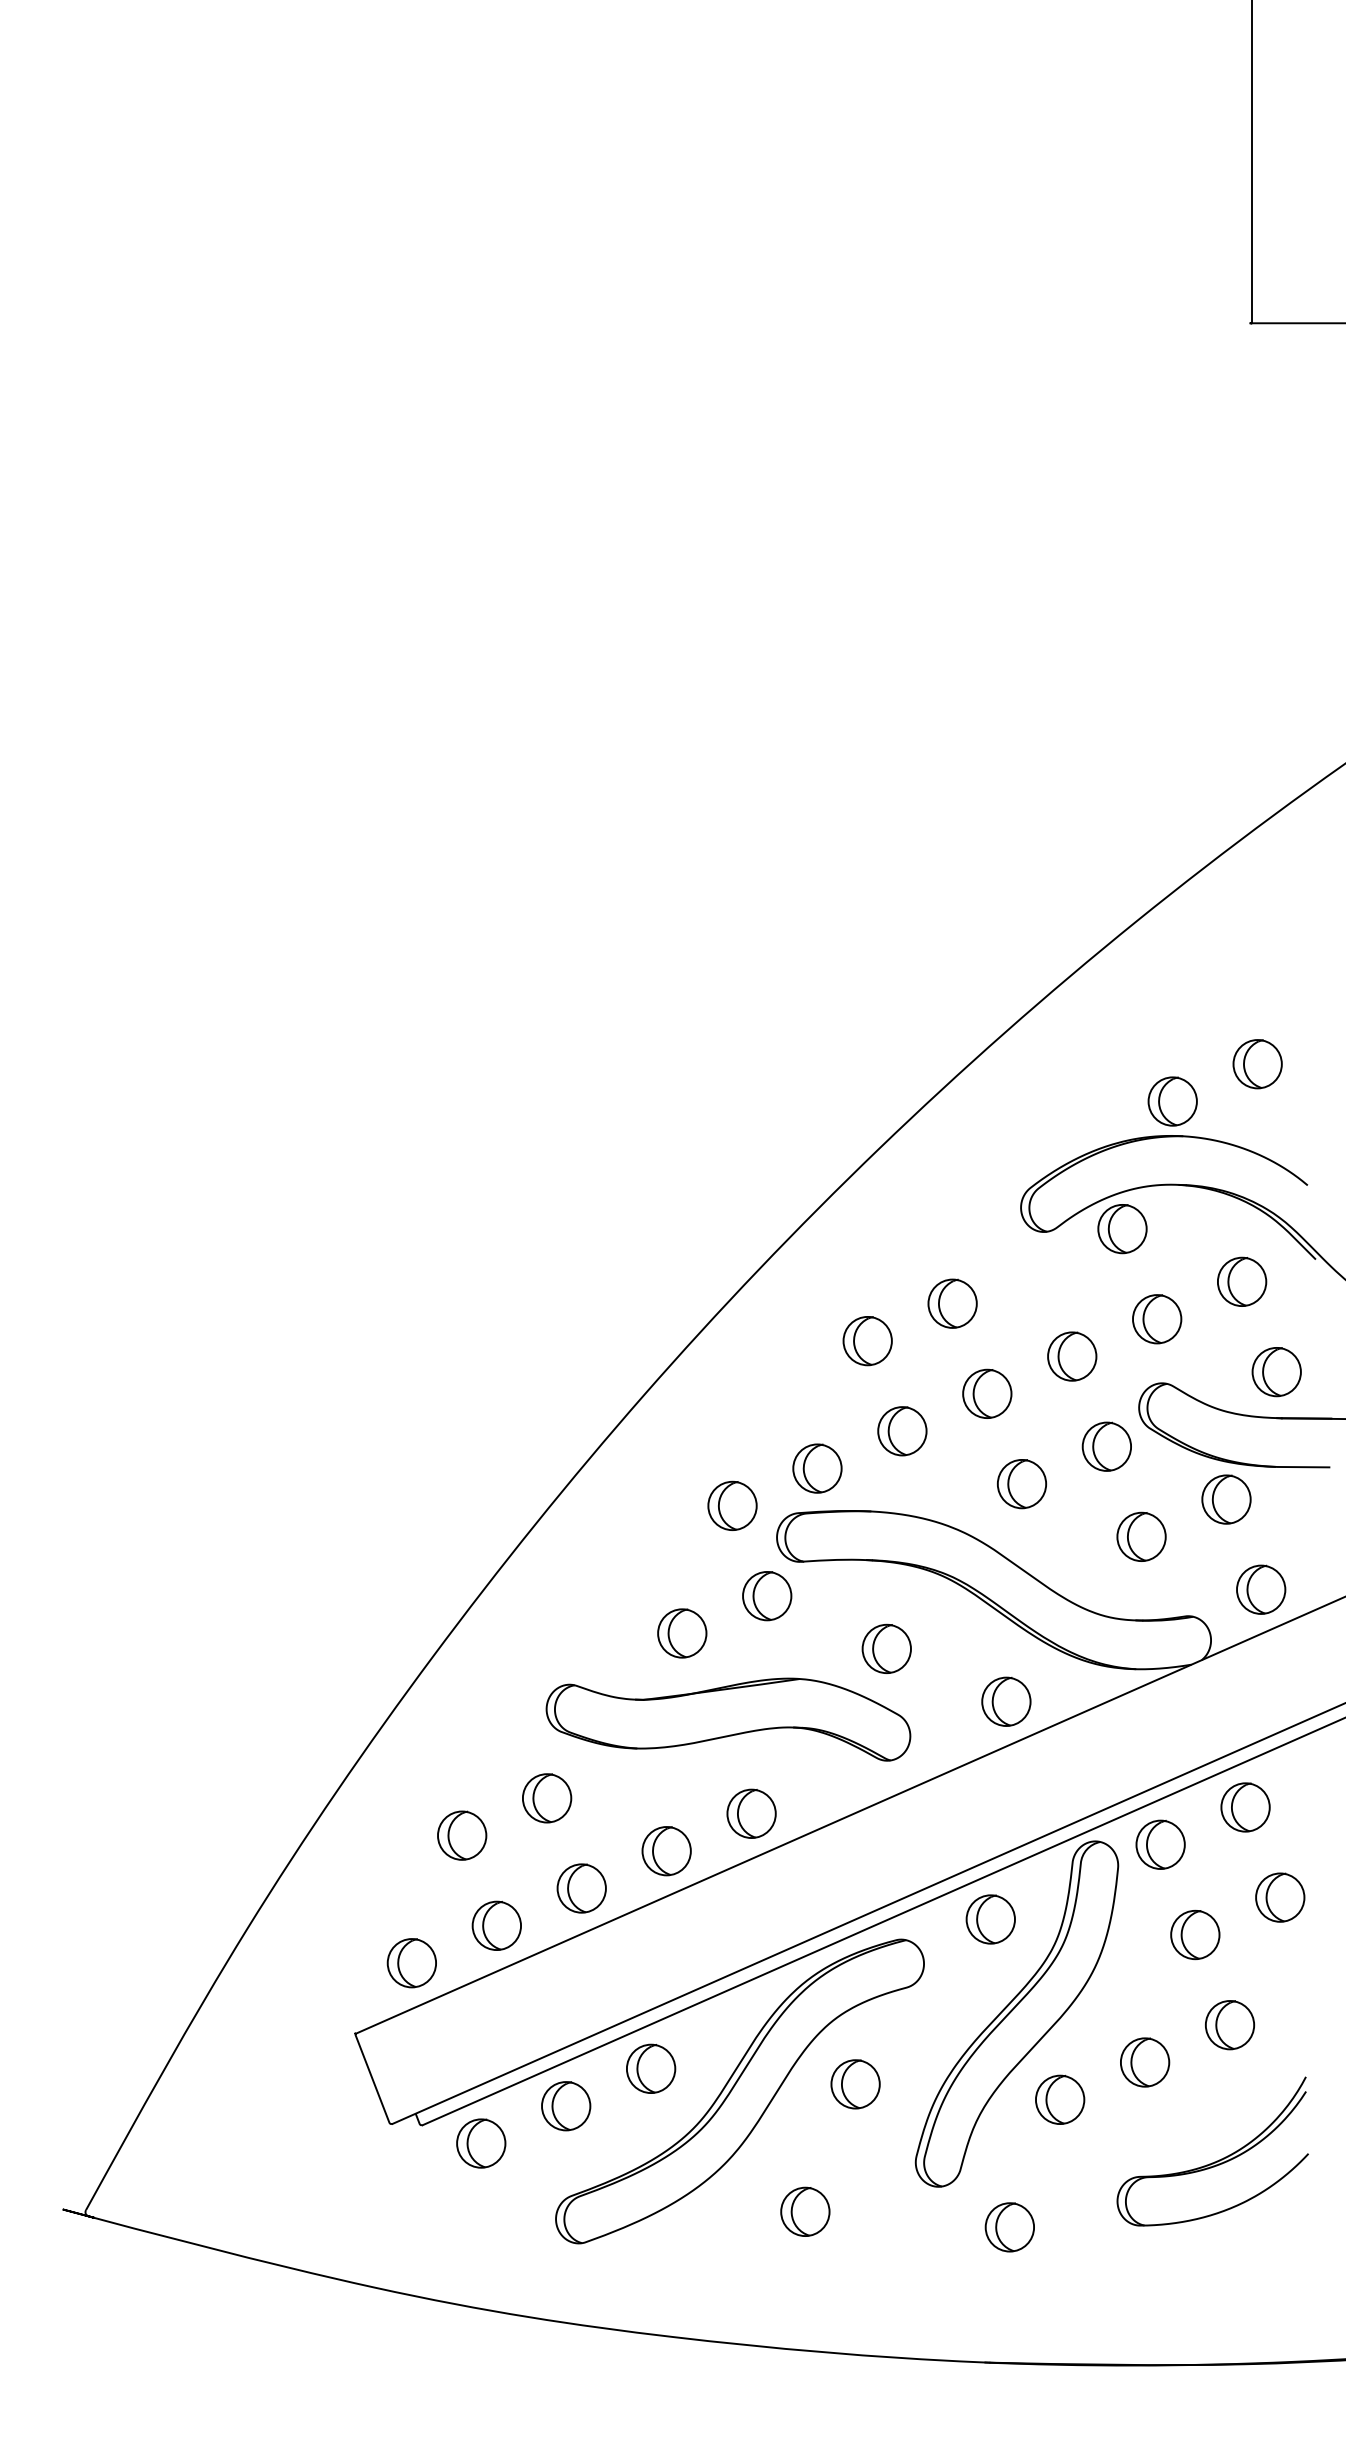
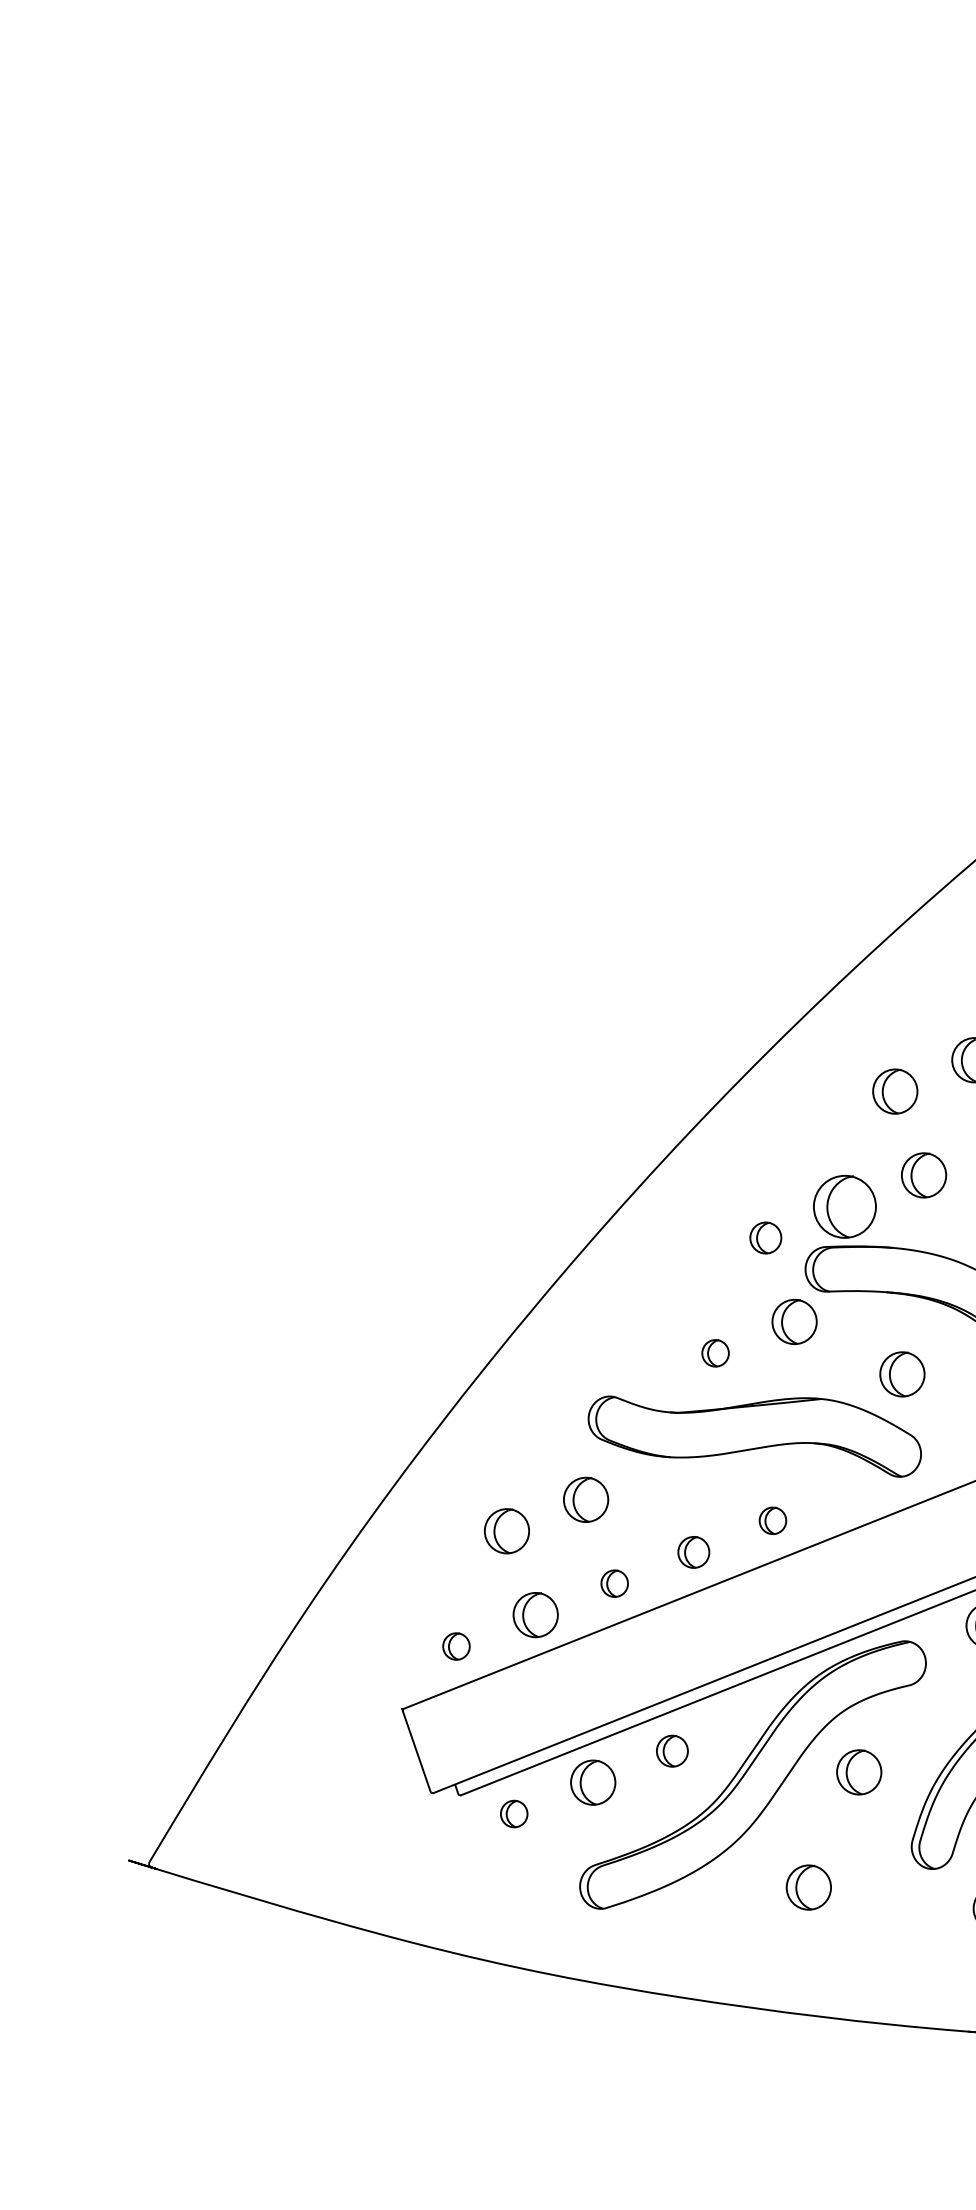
part: (817, 1468) -> (844, 1206), size x1.4
part: (732, 1505) -> (765, 1237), size x0.7
part: (682, 1633) -> (715, 1353), size x0.6
part: (751, 1813) -> (772, 1520), size x0.6
part: (666, 1851) -> (693, 1552), size x0.7
part: (581, 1888) -> (614, 1583), size x0.6
part: (411, 1963) -> (456, 1646), size x0.6
part: (651, 2068) -> (672, 1750), size x0.7
part: (481, 2143) -> (514, 1814), size x0.6

